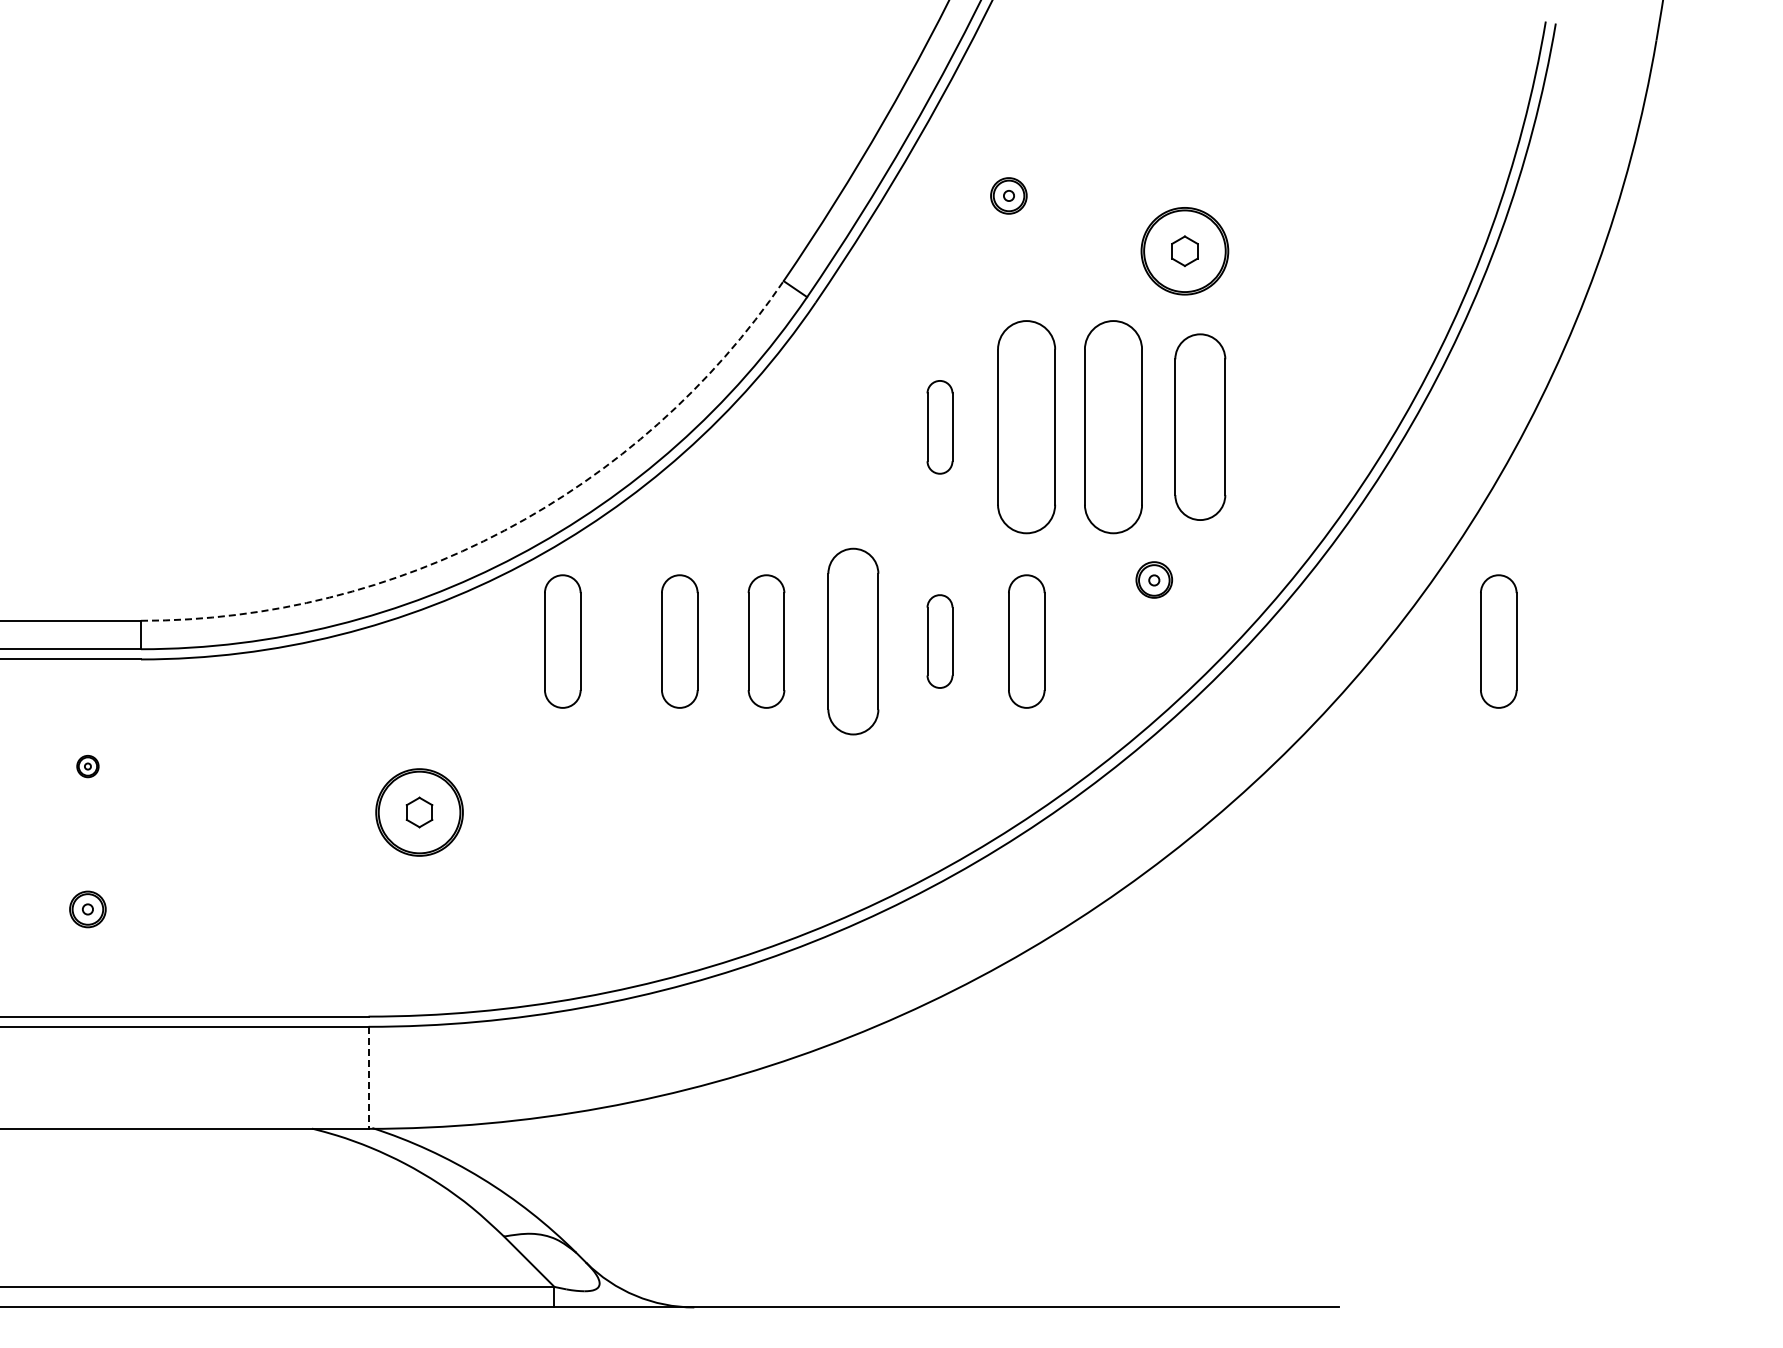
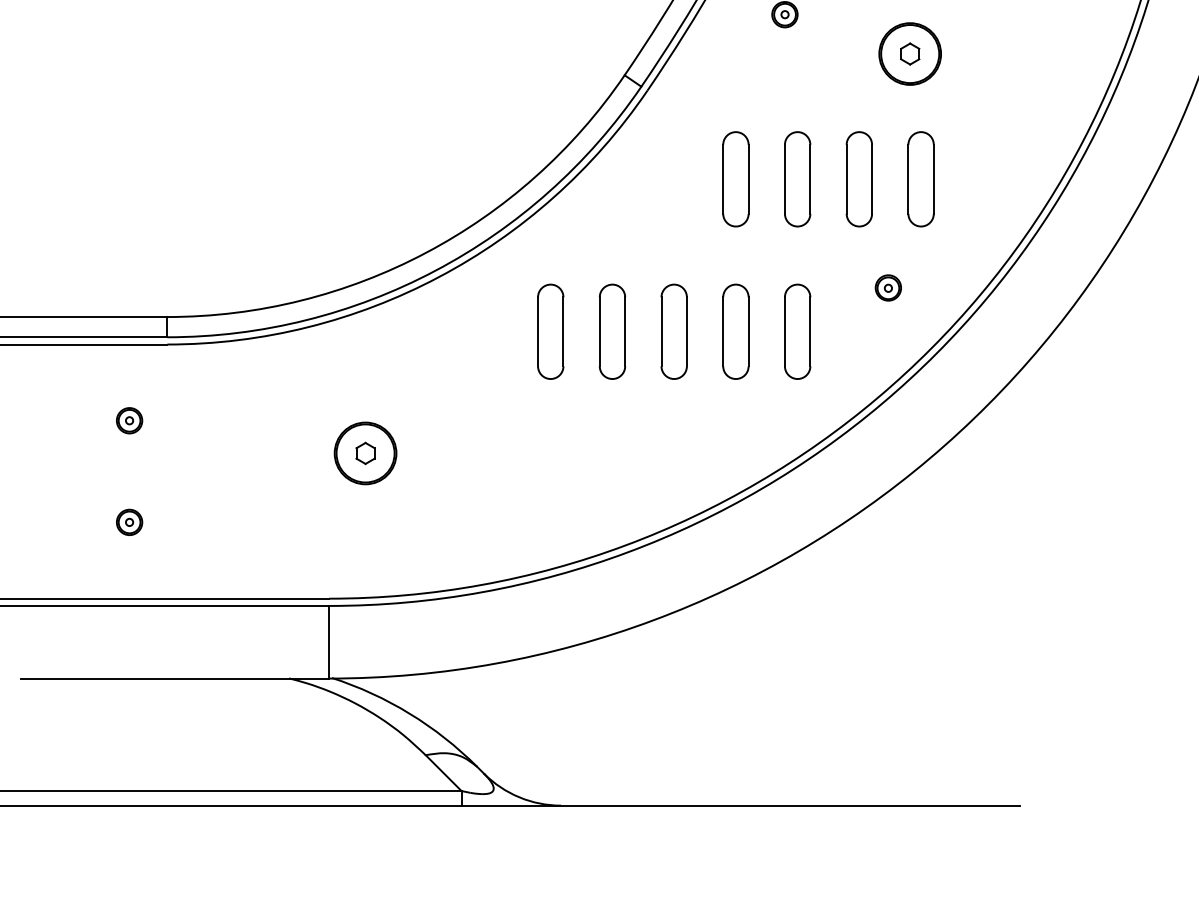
part: (939, 427) -> (735, 179), size x1.43
part: (1026, 427) -> (797, 179), size x0.62
part: (1113, 427) -> (859, 179), size x0.62
part: (1199, 427) -> (920, 179), size x0.71
arc: (504, 530) -> (426, 252), dashed -> solid
part: (562, 641) -> (467, 331), removed
part: (852, 641) -> (673, 331), size x0.71
part: (939, 641) -> (735, 331), size x1.43
part: (1498, 641) -> (1133, 331), removed
part: (87, 766) -> (129, 420), size x1.67
line: (368, 1078) -> (329, 642), dashed -> solid

